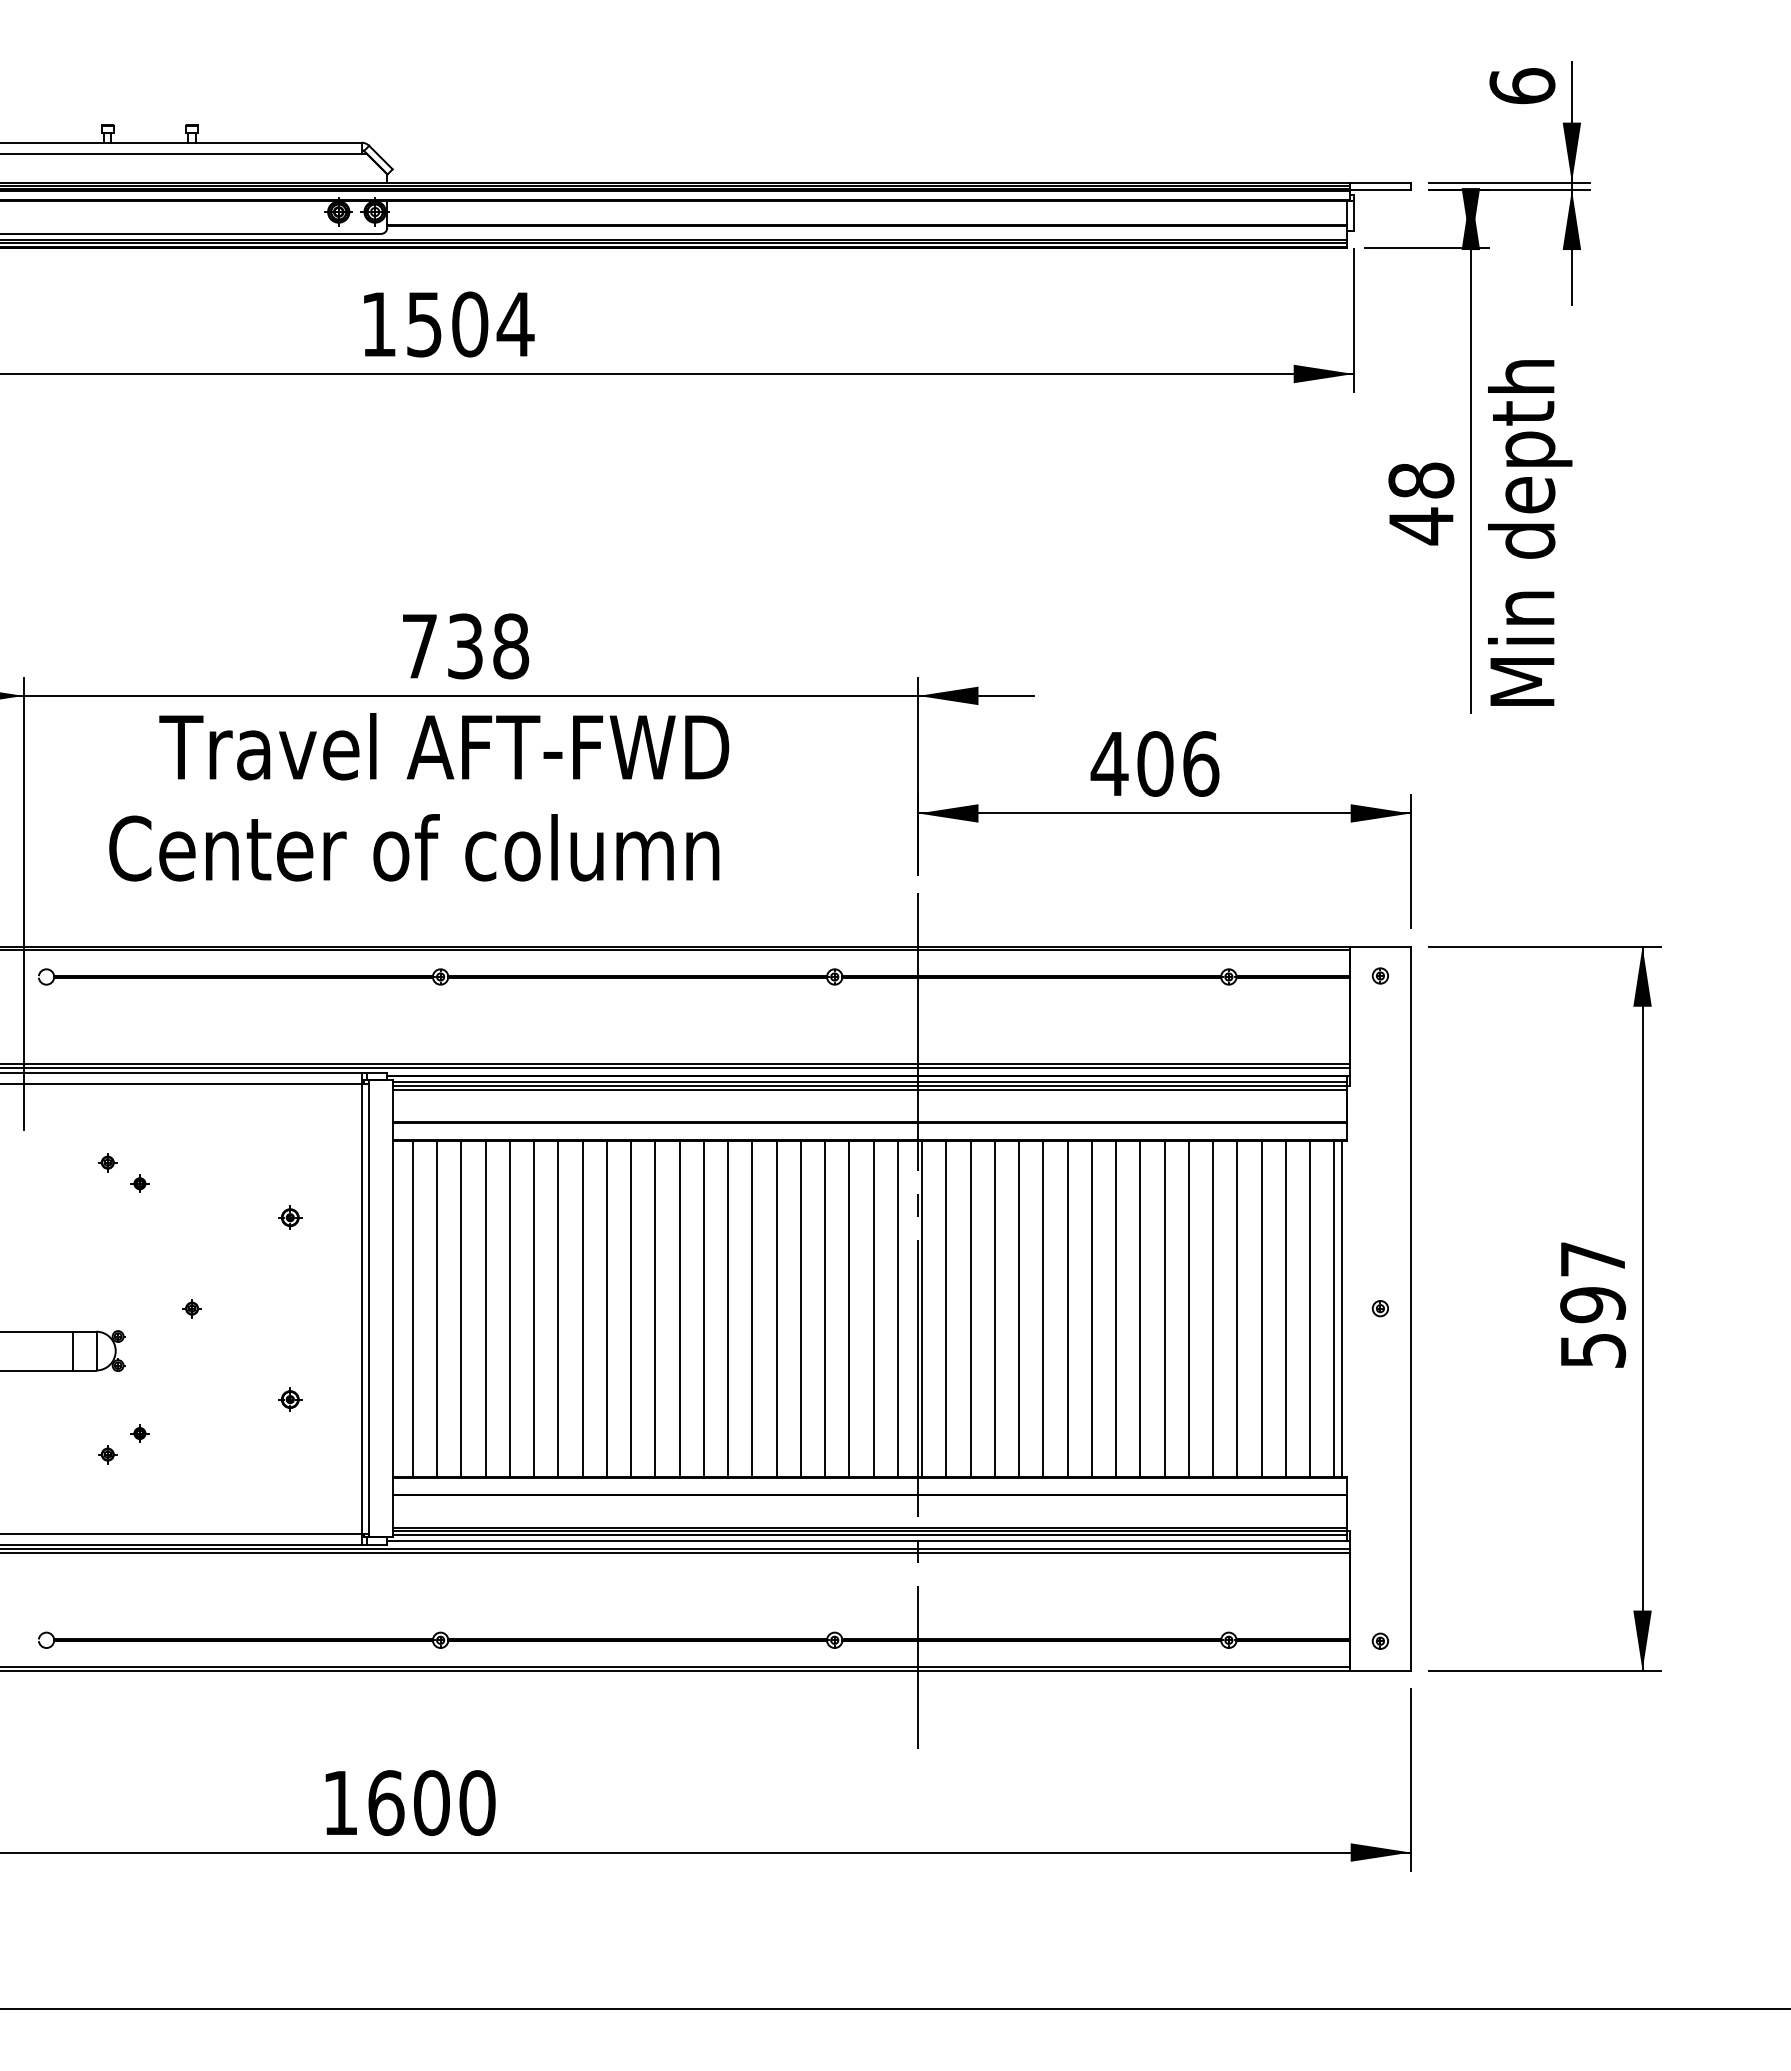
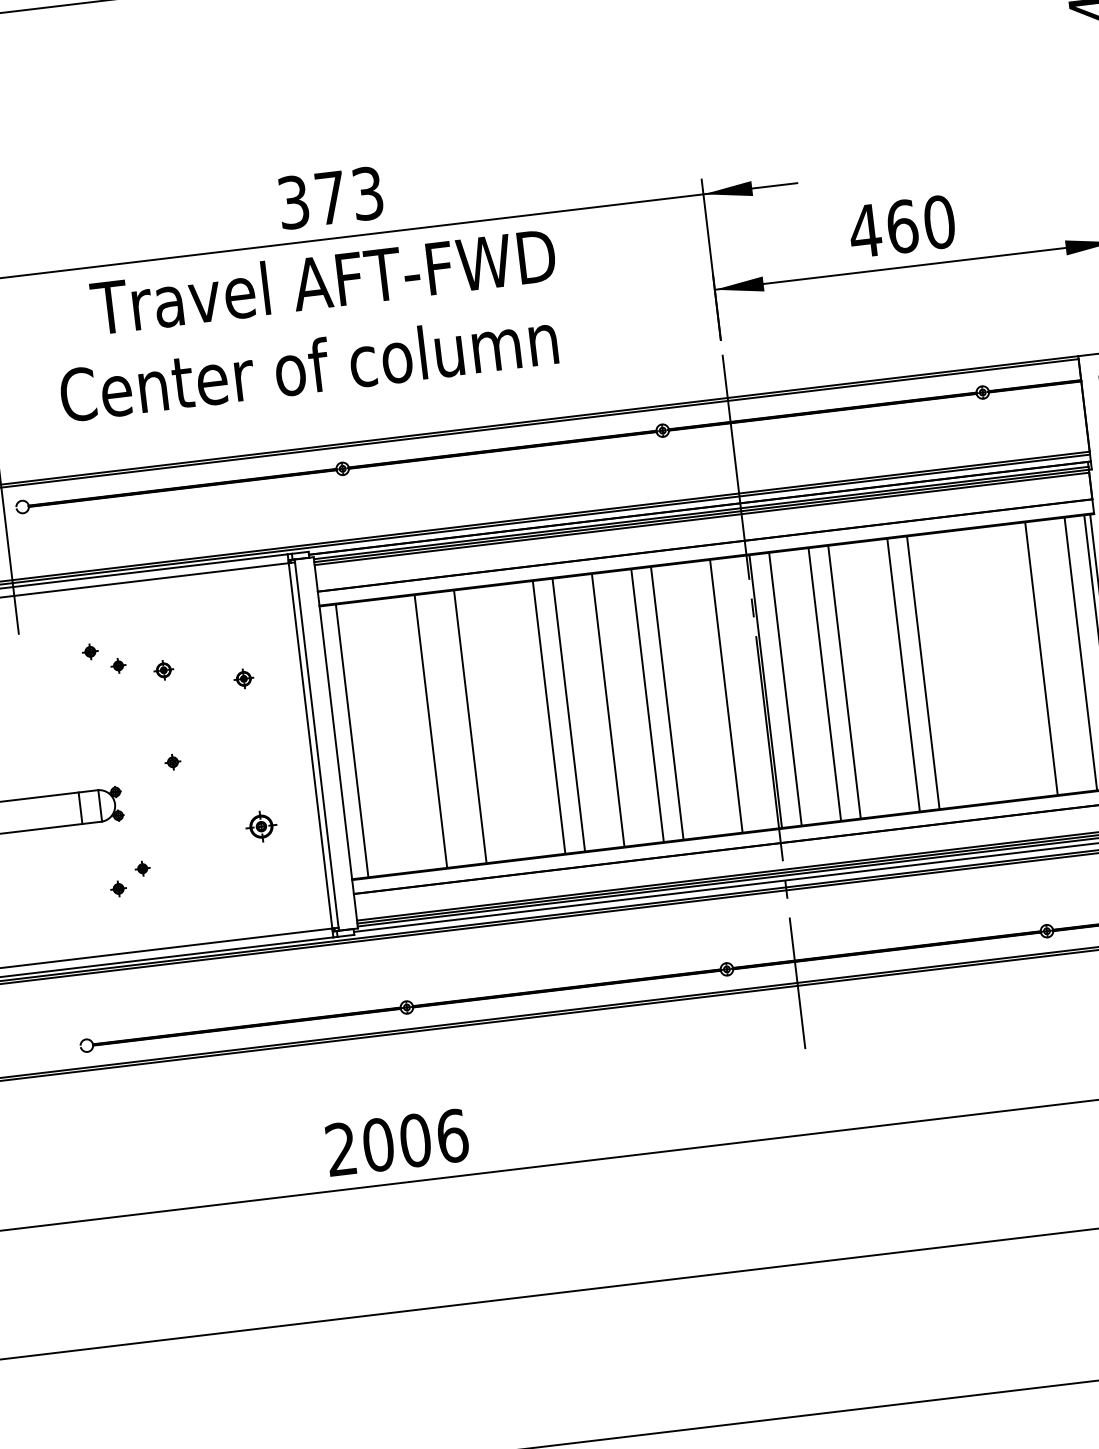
text: (465, 646) -> (330, 198), 738 -> 373
text: (1178, 763) -> (921, 224), 406 -> 460
part: (194, 1195) -> (163, 670), added
line: (436, 1308) -> (371, 738), removed
line: (461, 1308) -> (391, 736), removed
line: (485, 1308) -> (411, 733), removed
line: (534, 1308) -> (451, 728), removed
line: (582, 1308) -> (489, 724), removed
line: (606, 1308) -> (509, 722), removed
line: (631, 1308) -> (529, 719), removed
line: (703, 1308) -> (588, 712), removed
line: (752, 1308) -> (628, 707), removed
line: (825, 1308) -> (687, 700), removed
line: (849, 1308) -> (706, 698), removed
line: (897, 1308) -> (745, 693), removed
line: (970, 1308) -> (805, 686), removed
line: (1043, 1308) -> (864, 679), removed
line: (1067, 1308) -> (883, 677), removed
line: (1140, 1308) -> (943, 670), removed
line: (1164, 1308) -> (962, 667), removed
line: (1188, 1308) -> (982, 665), removed
line: (1213, 1308) -> (1002, 663), removed
line: (1237, 1308) -> (1021, 660), removed
line: (1285, 1308) -> (1060, 656), removed
part: (290, 1399) -> (261, 826), size x1.6
text: (409, 1802) -> (397, 1142), 1600 -> 2006

